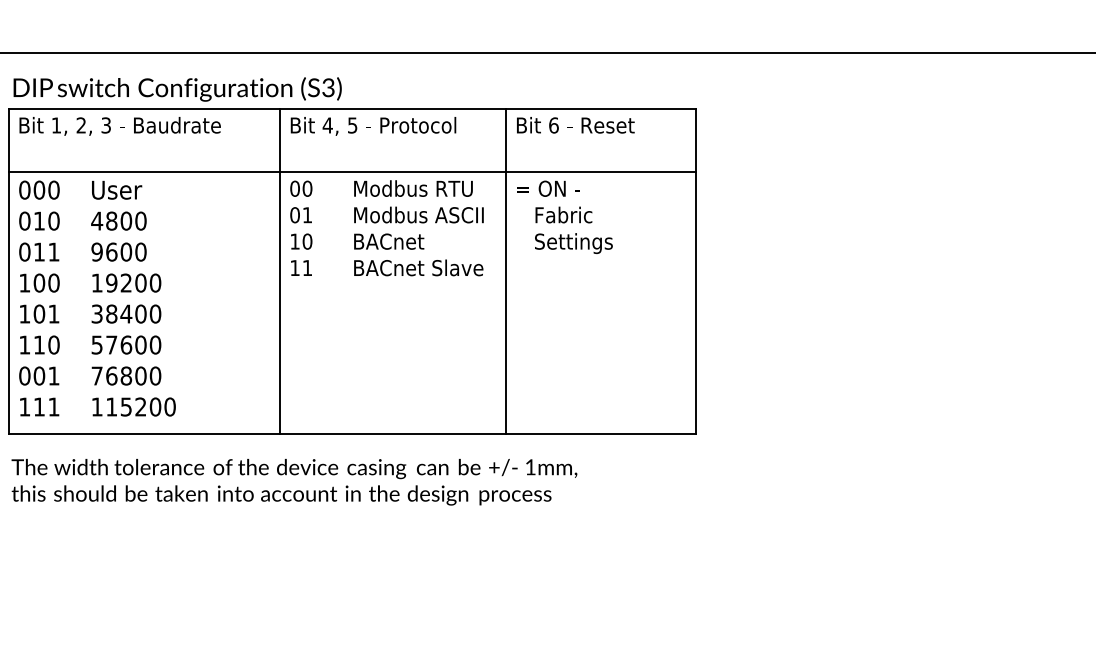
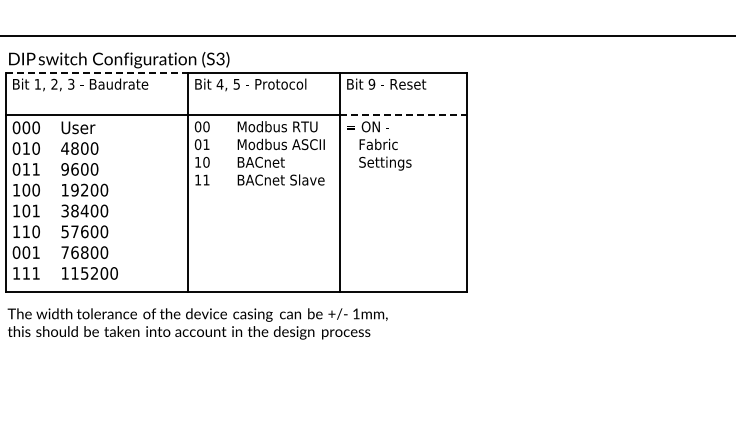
line: (145, 107) -> (97, 72), solid -> dashed
text: (553, 124) -> (371, 83), 6 -> 9
line: (600, 171) -> (403, 115), solid -> dashed

